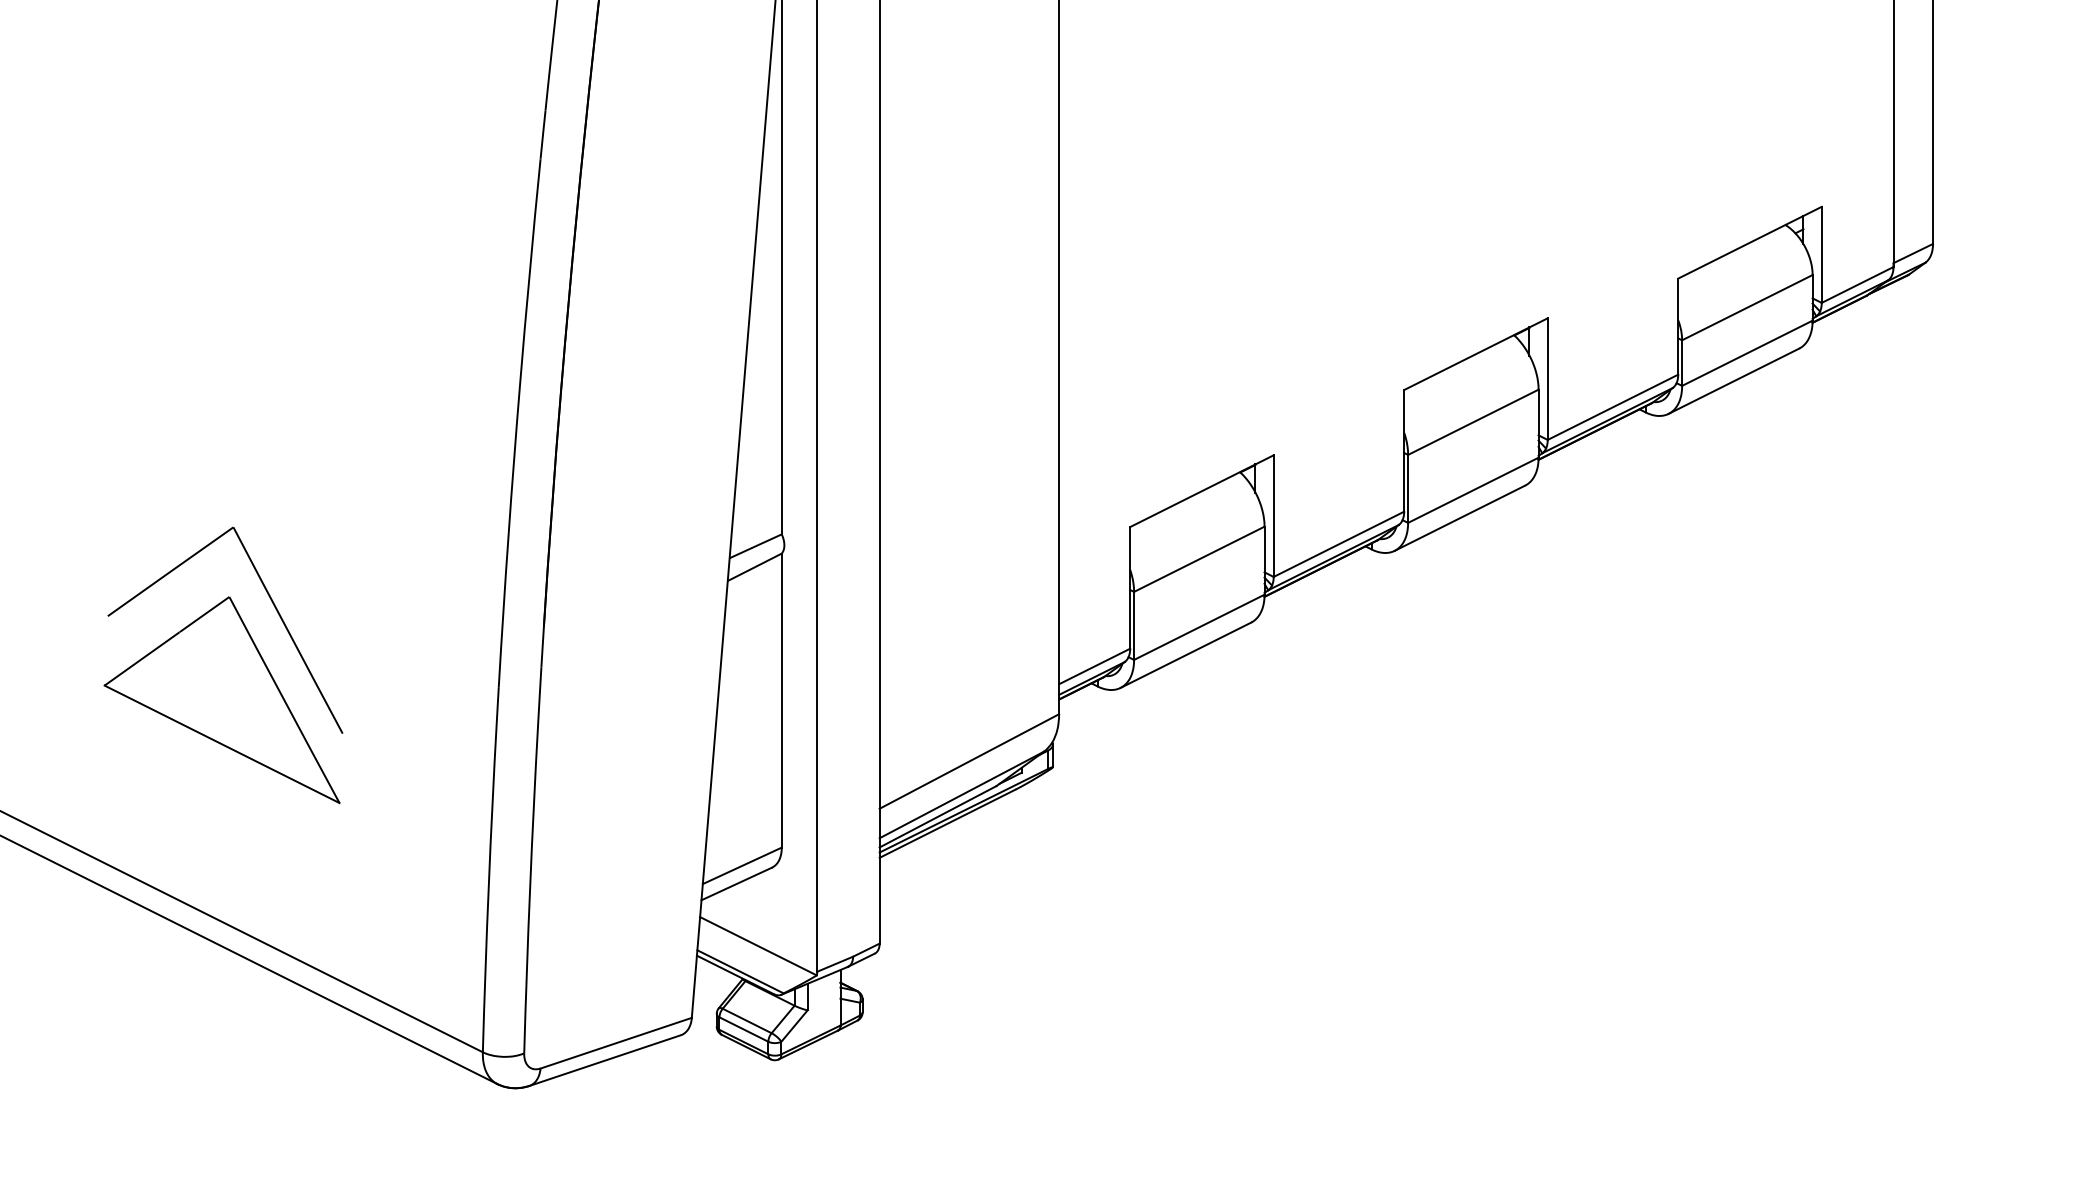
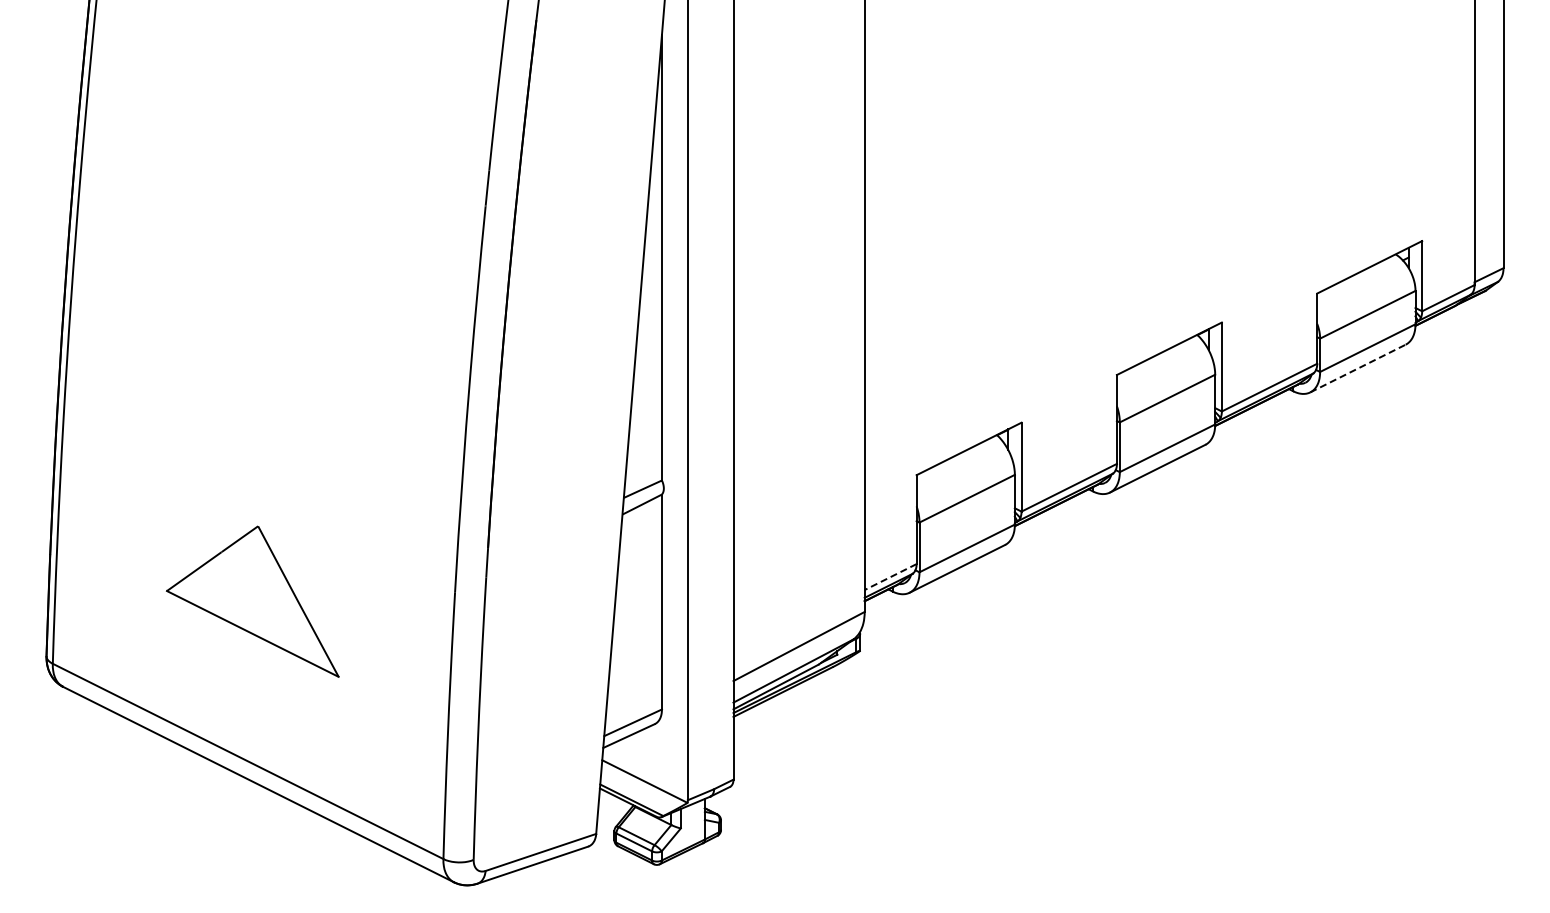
line: (1734, 381) -> (1358, 368), solid -> dashed
part: (273, 606) -> (290, 533), removed
line: (1094, 667) -> (890, 577), solid -> dashed

